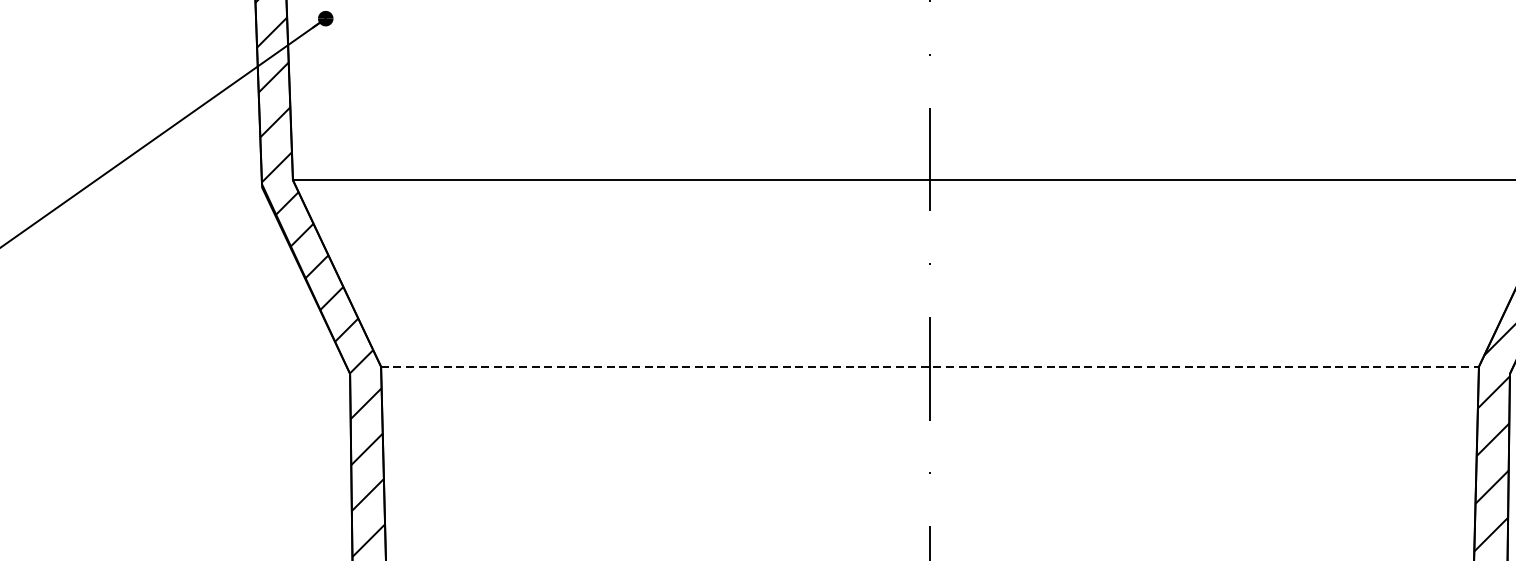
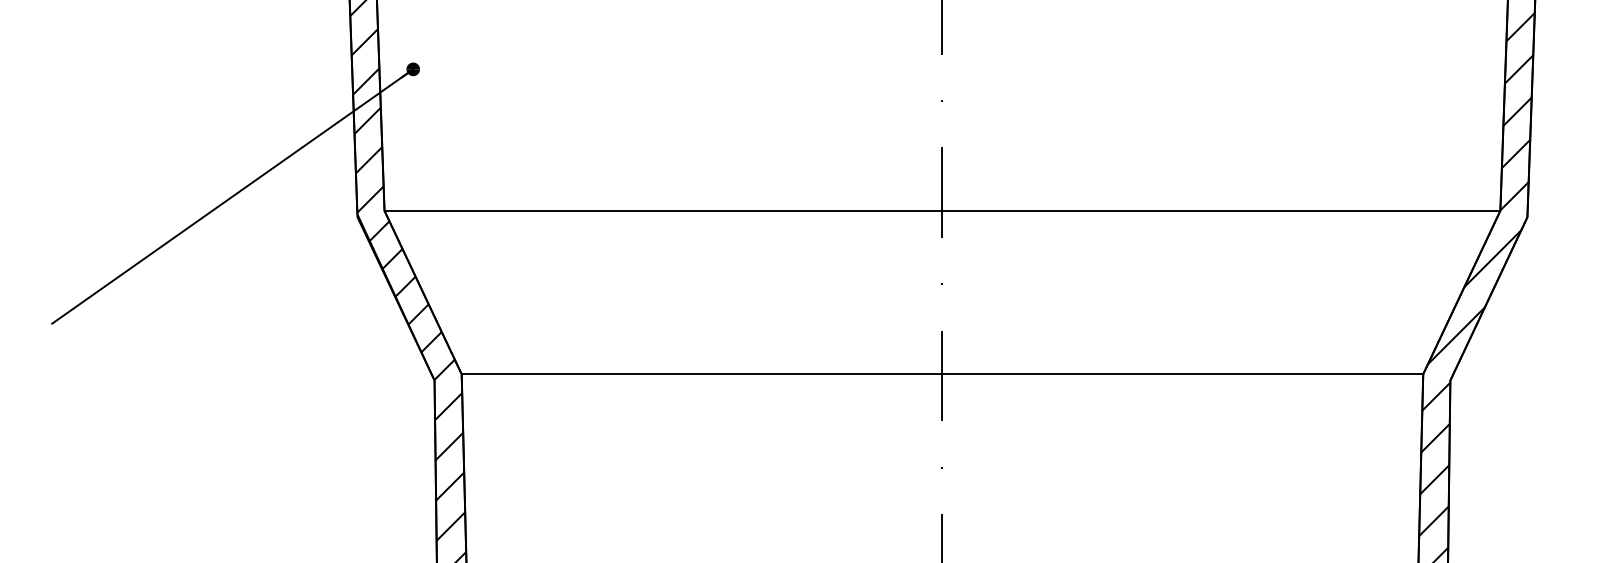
line: (930, 367) -> (942, 374), dashed -> solid

